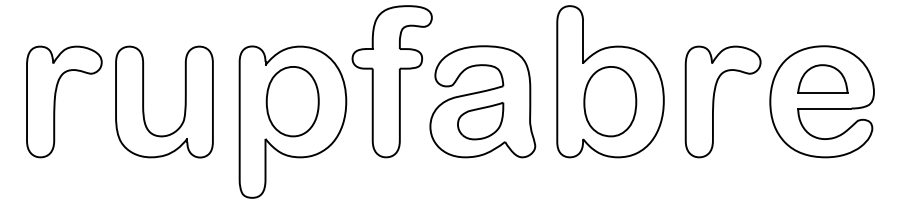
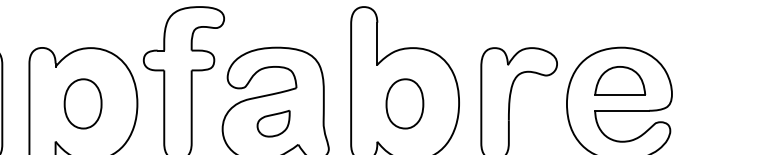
part: (292, 101) -> (82, 103), size x0.7
part: (610, 101) -> (405, 103), size x0.7
part: (480, 121) -> (273, 123), size x0.7

